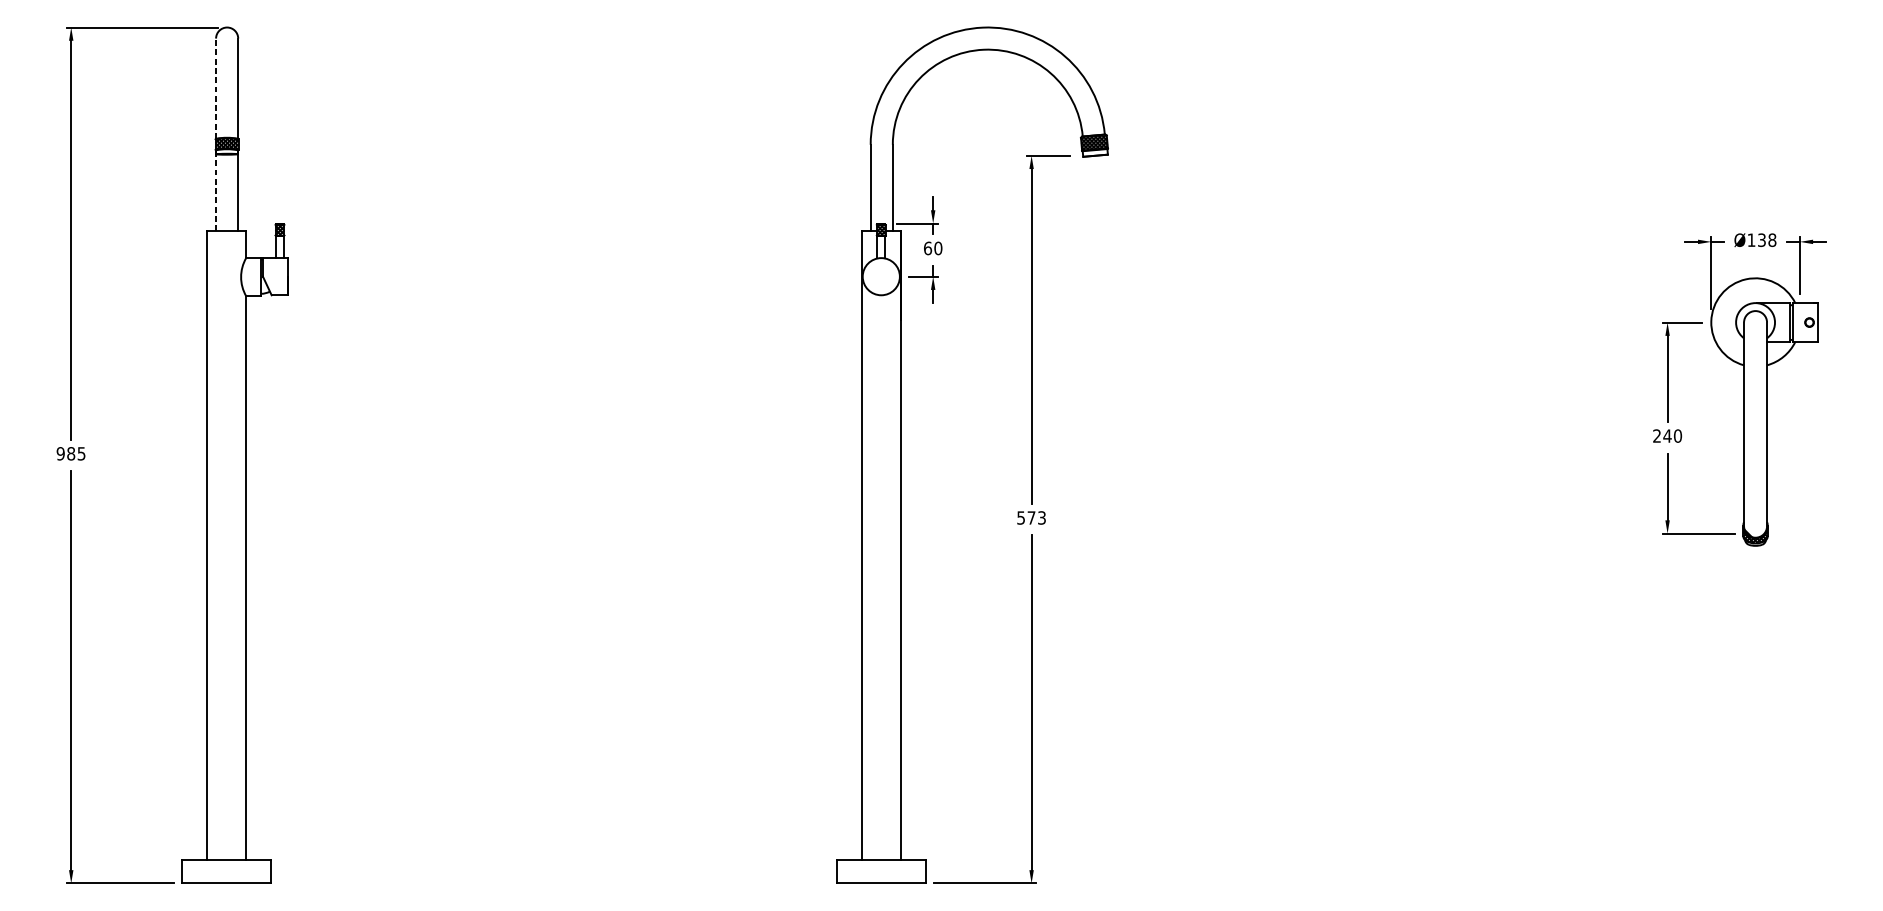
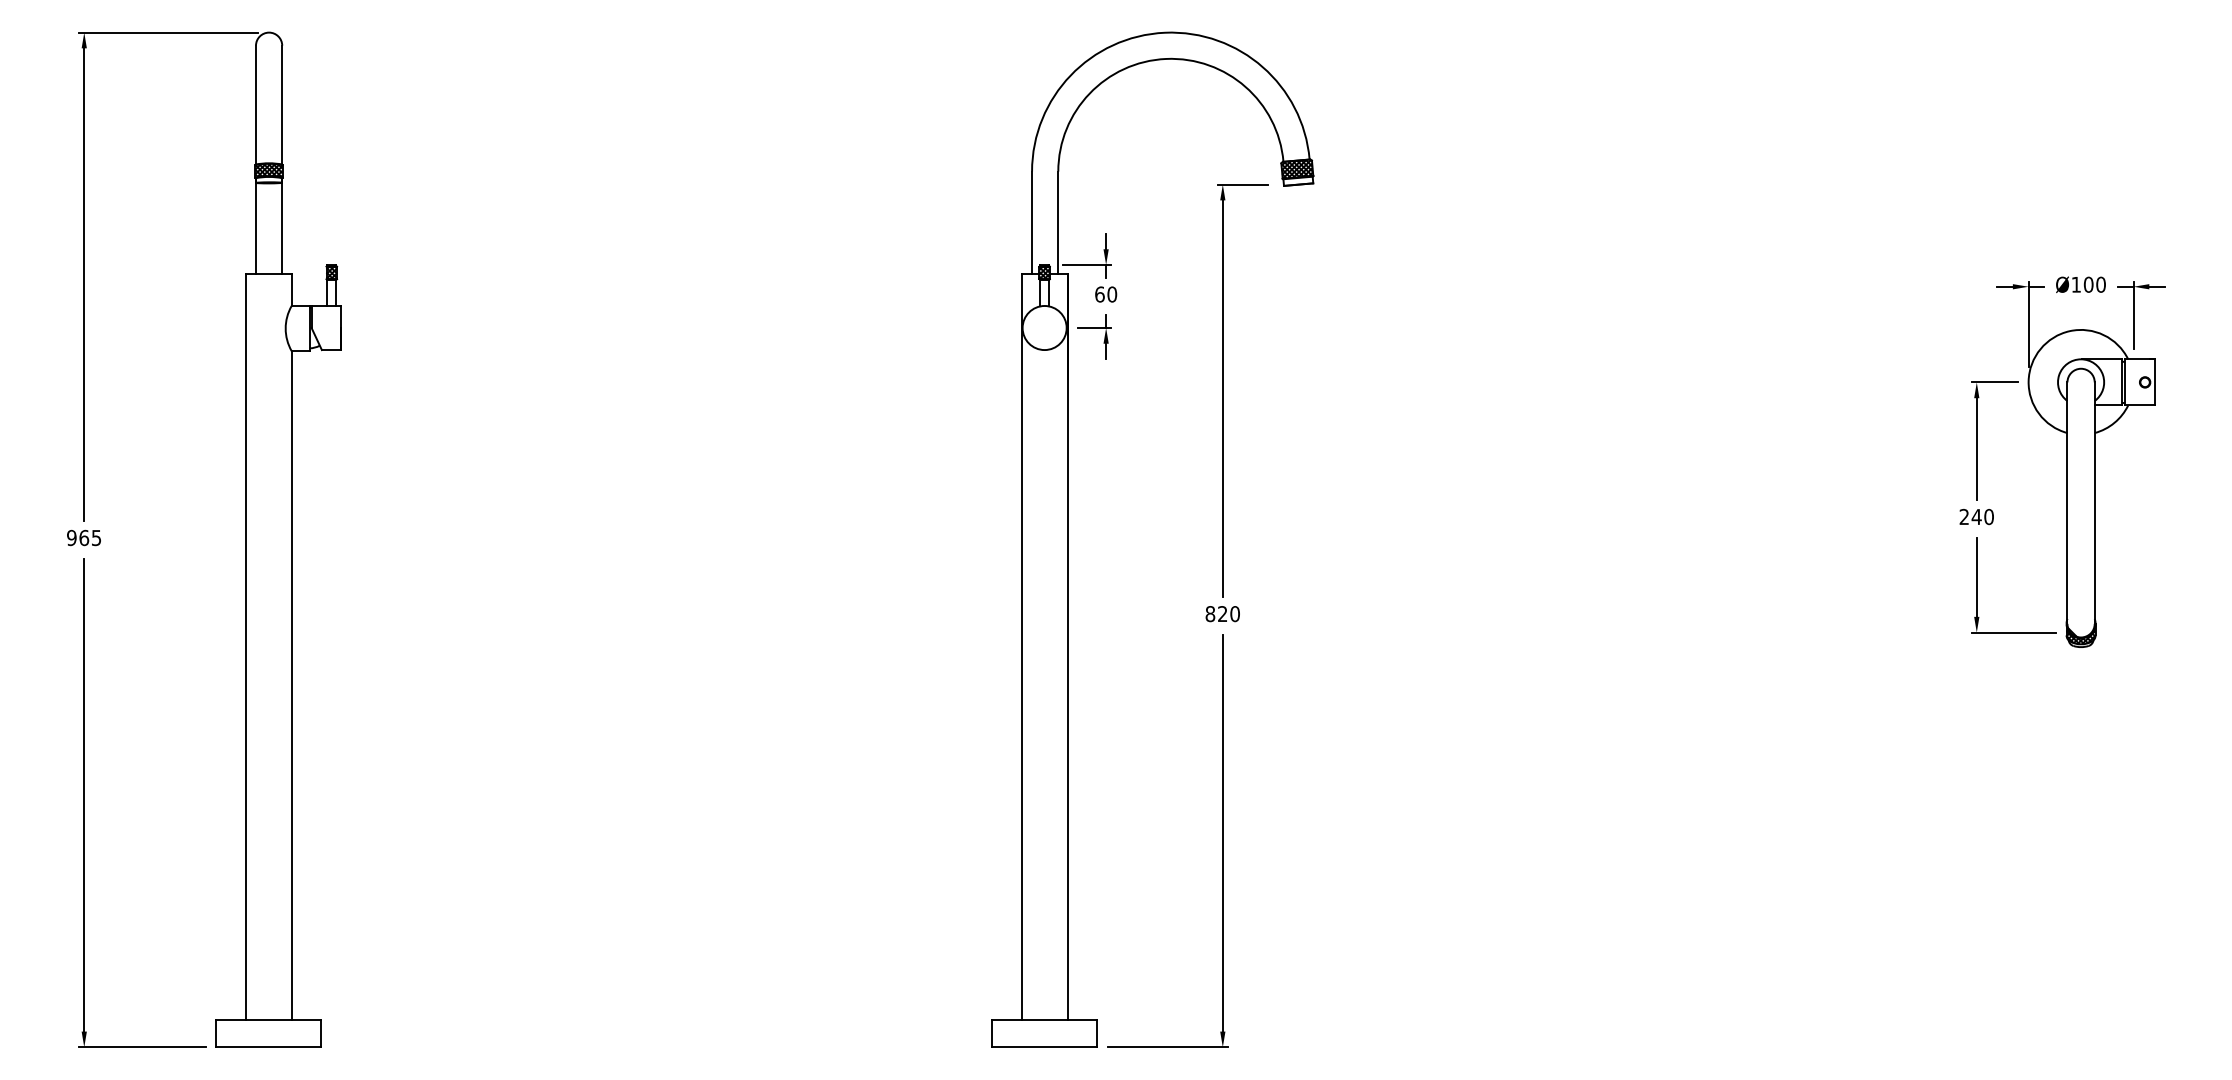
line: (215, 88) -> (255, 104), dashed -> solid
line: (216, 191) -> (256, 226), dashed -> solid
text: (1766, 239) -> (2094, 284), Ø138 -> Ø100
text: (71, 453) -> (84, 537), 985 -> 965
text: (1031, 518) -> (1222, 614), 573 -> 820

